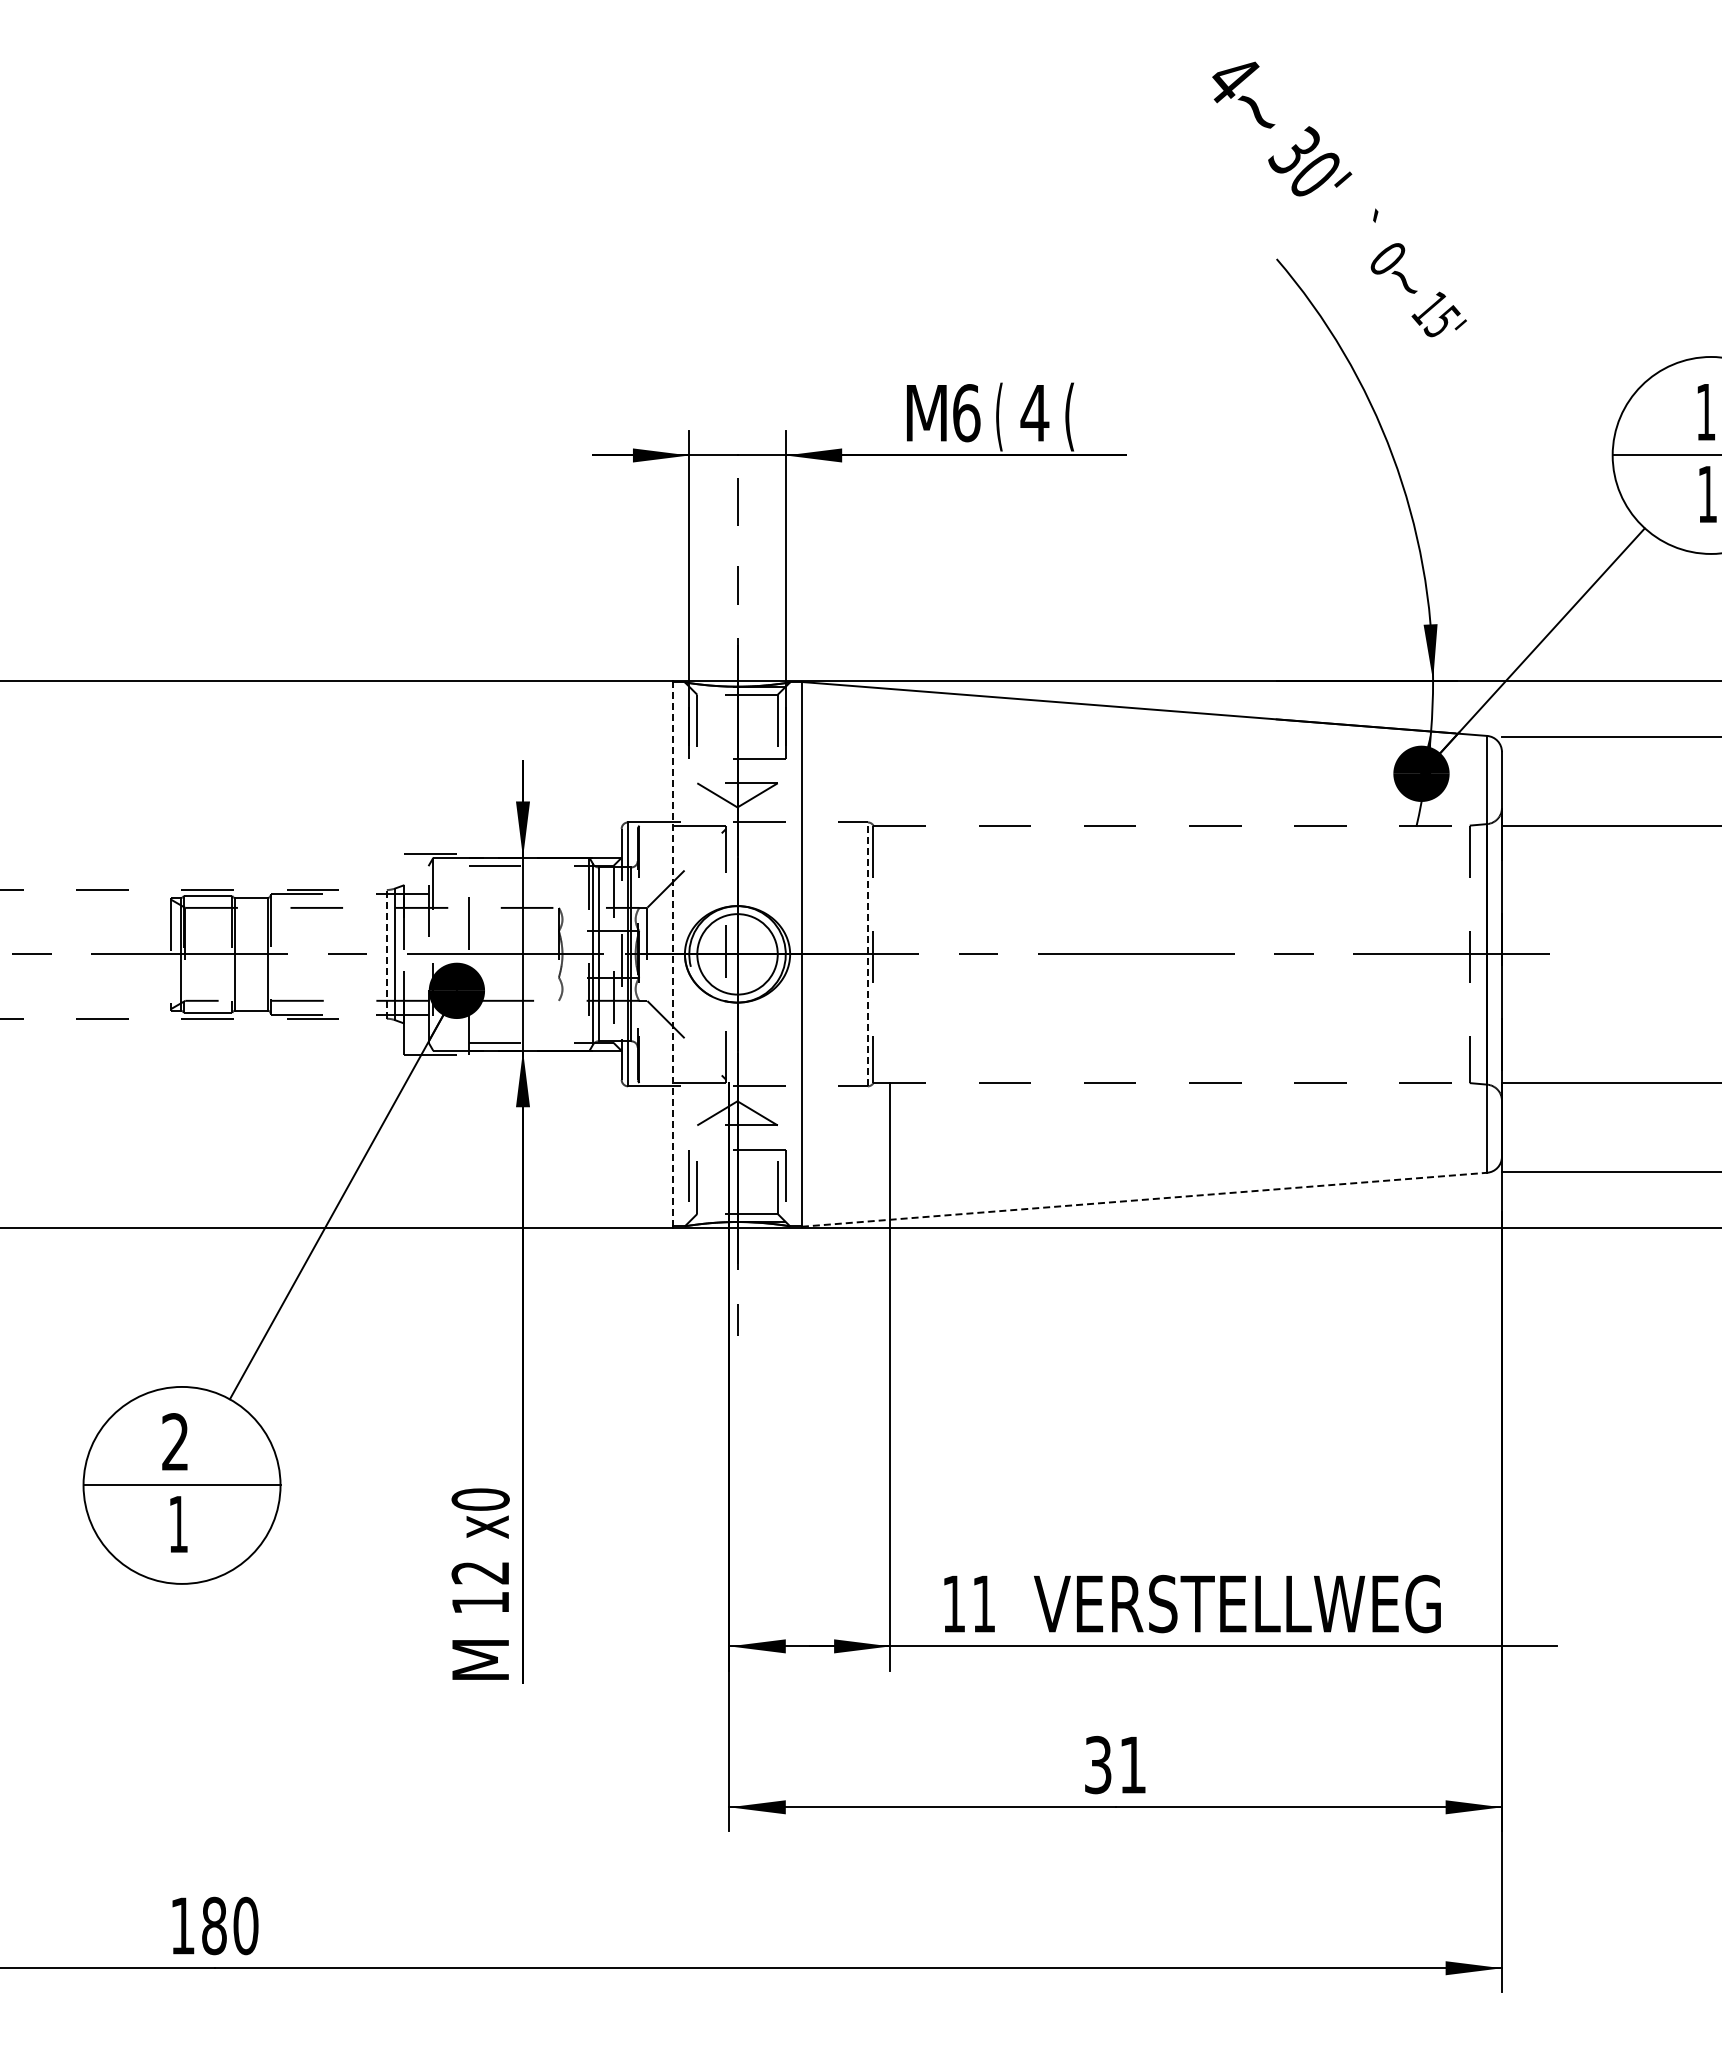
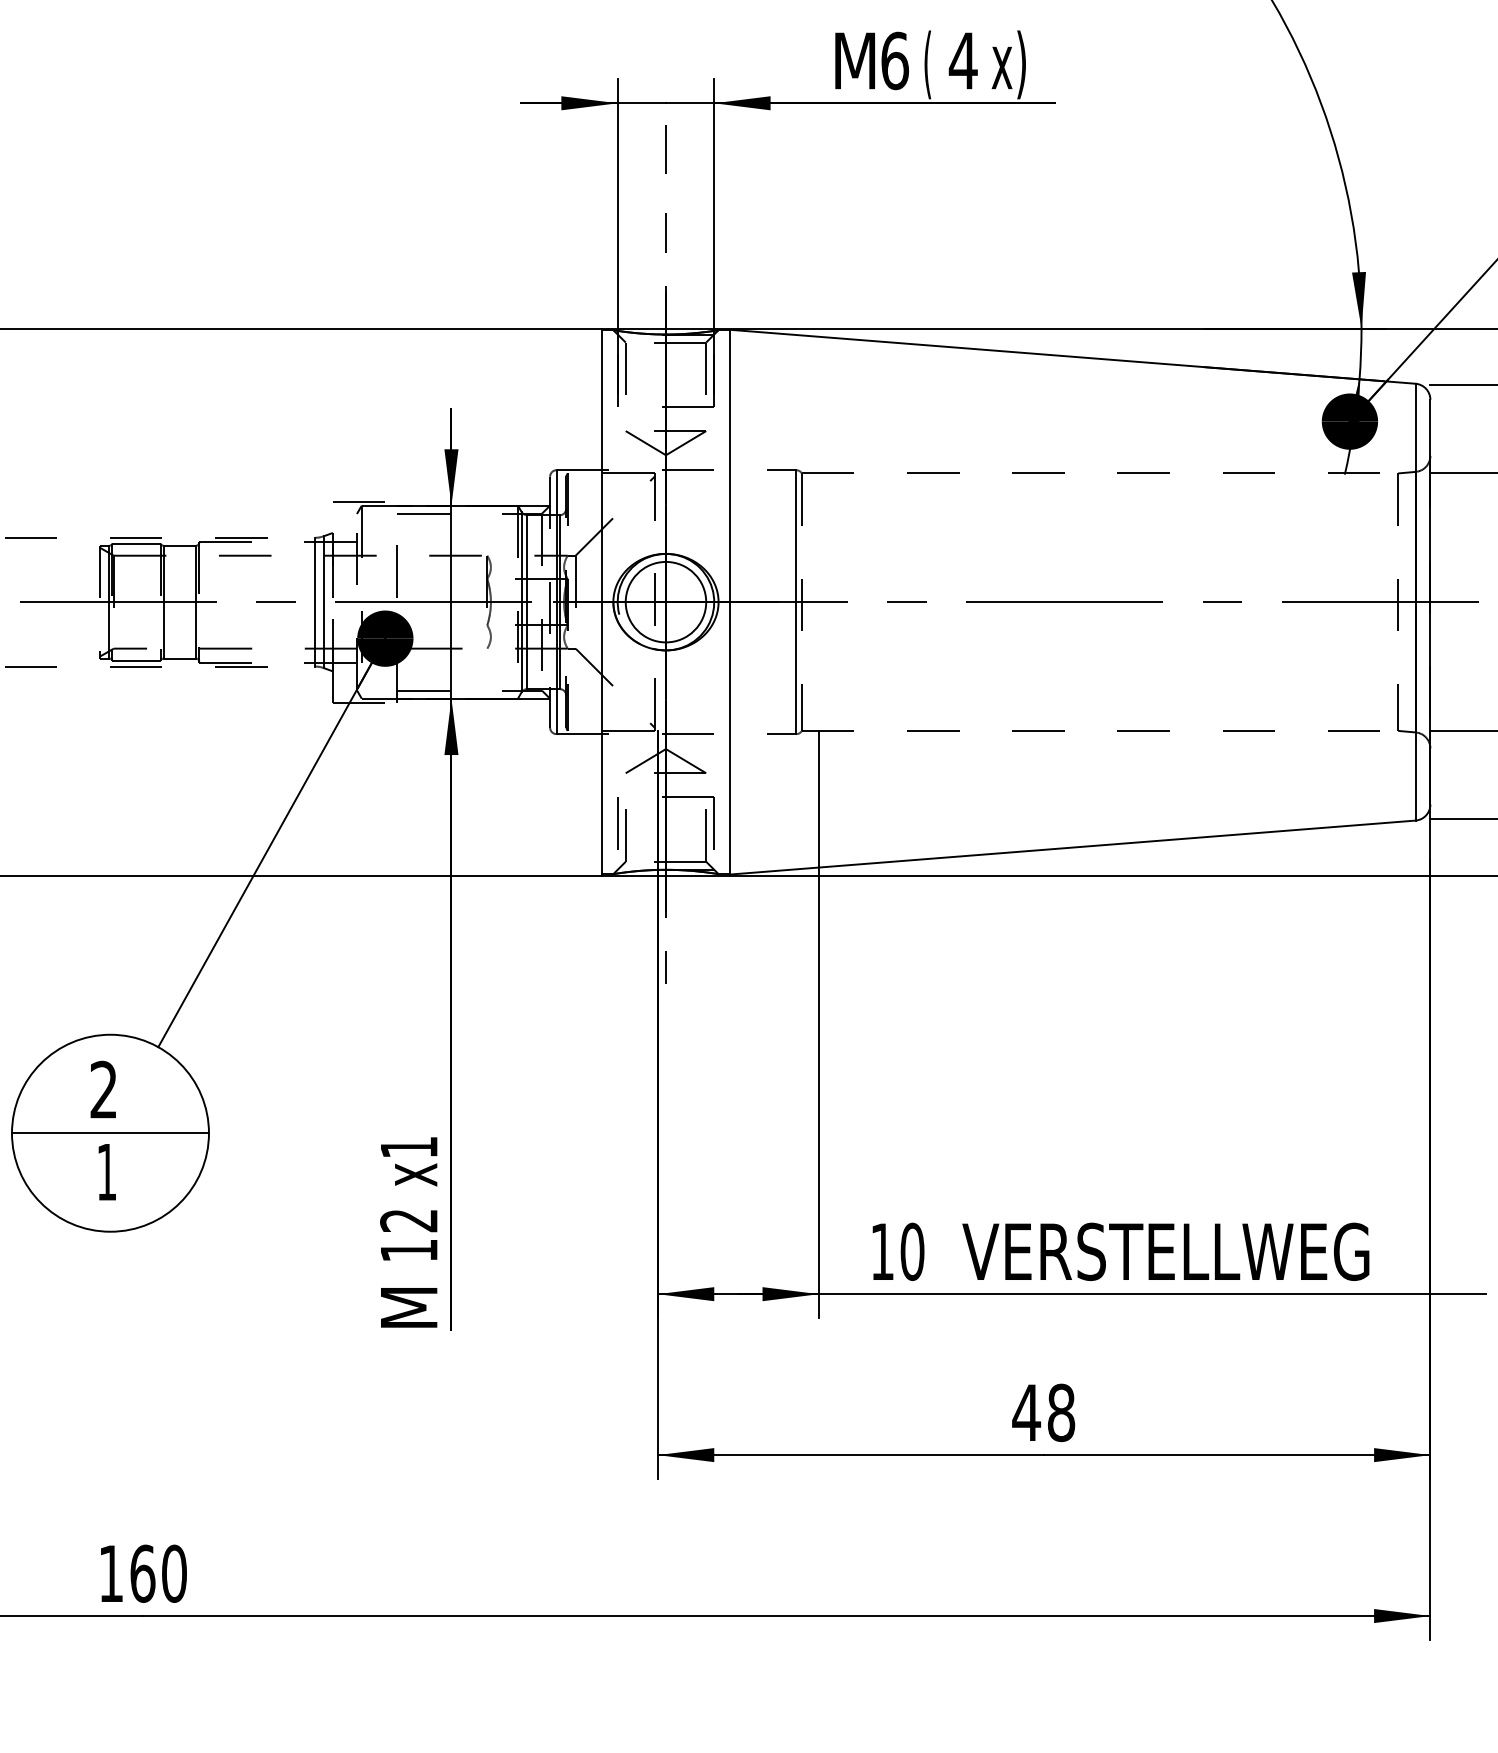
text: (1080, 416) -> (1008, 64), ( -> x)
line: (386, 953) -> (314, 601), dashed -> solid
line: (673, 954) -> (601, 602), dashed -> solid
line: (867, 954) -> (795, 602), dashed -> solid
line: (1144, 1199) -> (1072, 847), dashed -> solid
text: (480, 1499) -> (408, 1147), x0 -> x1
text: (983, 1603) -> (911, 1251), 11 -> 10
text: (1114, 1764) -> (1042, 1412), 31 -> 48
text: (214, 1925) -> (142, 1573), 180 -> 160

